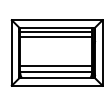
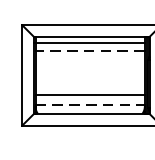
line: (56, 37) -> (90, 51), solid -> dashed
line: (56, 72) -> (90, 105), solid -> dashed

